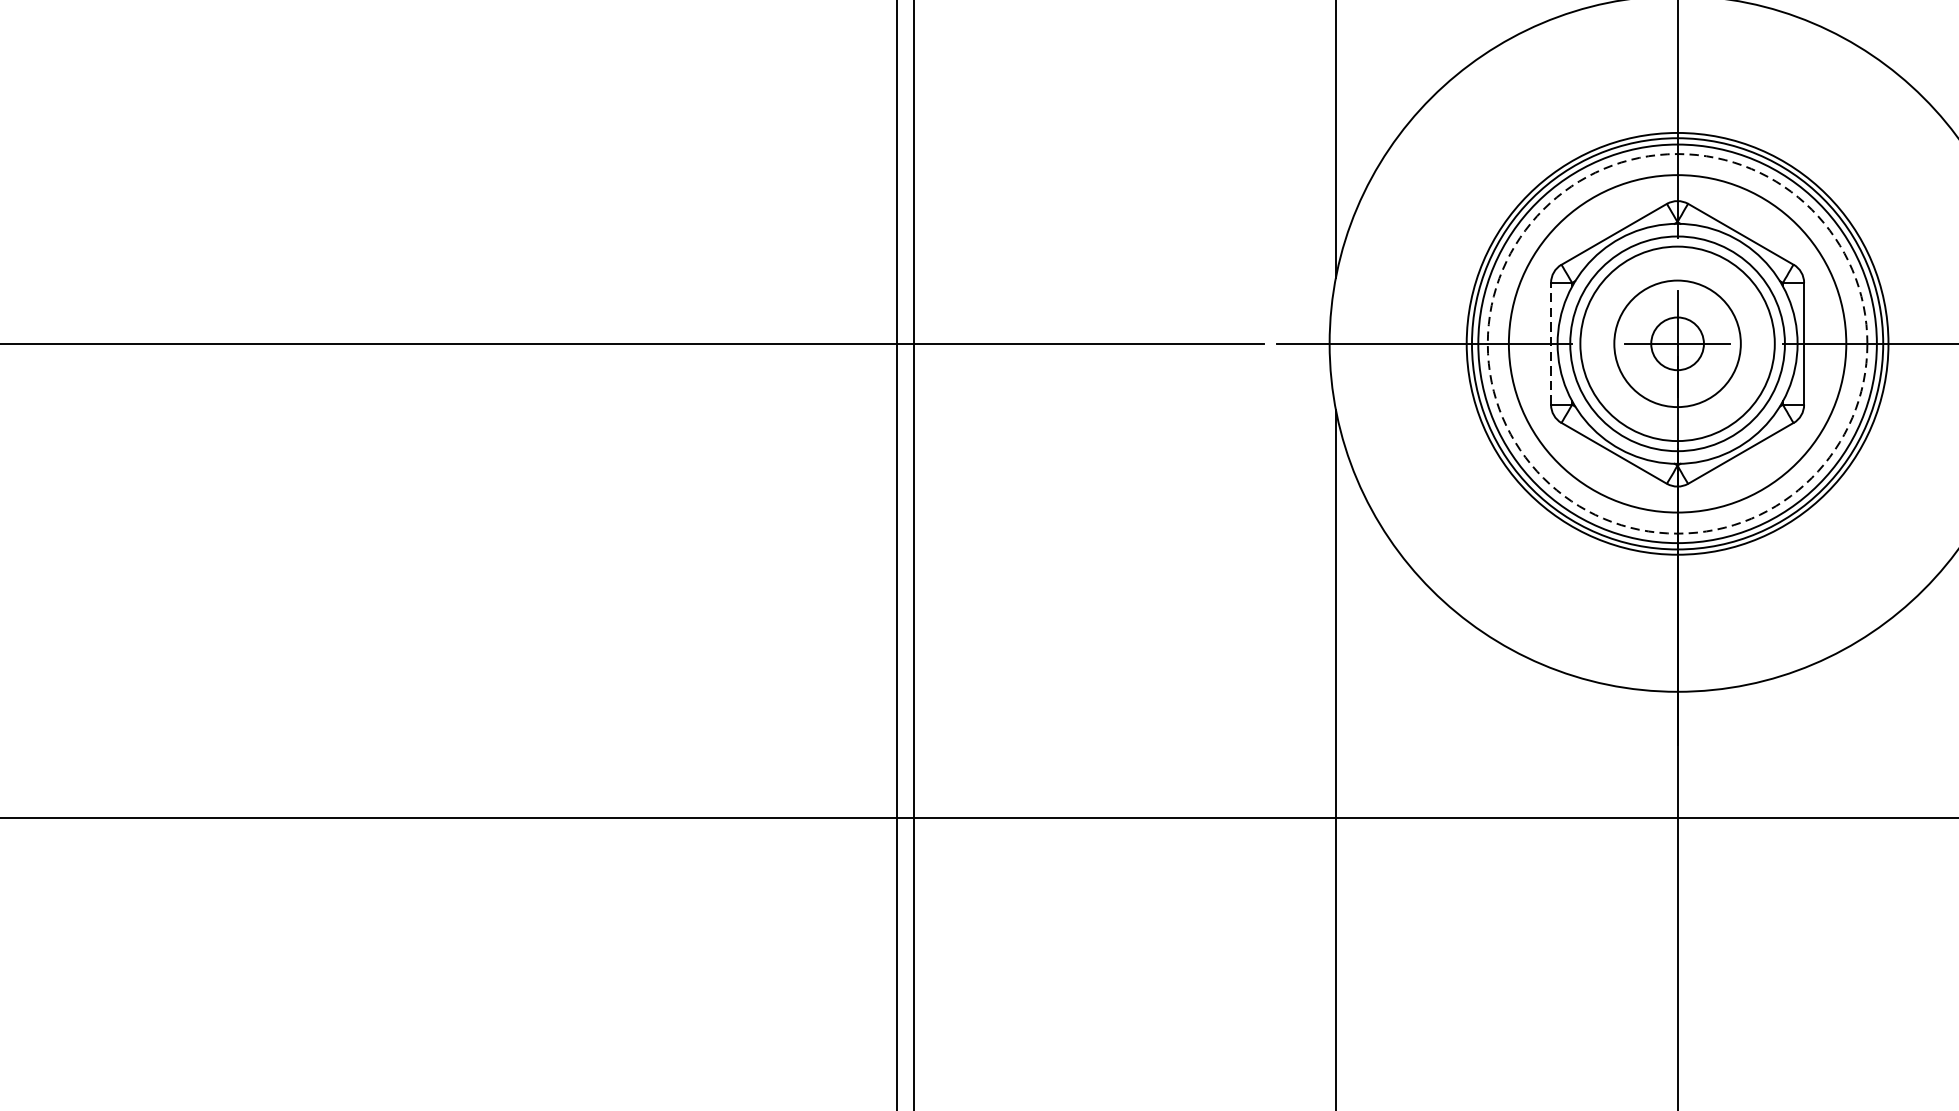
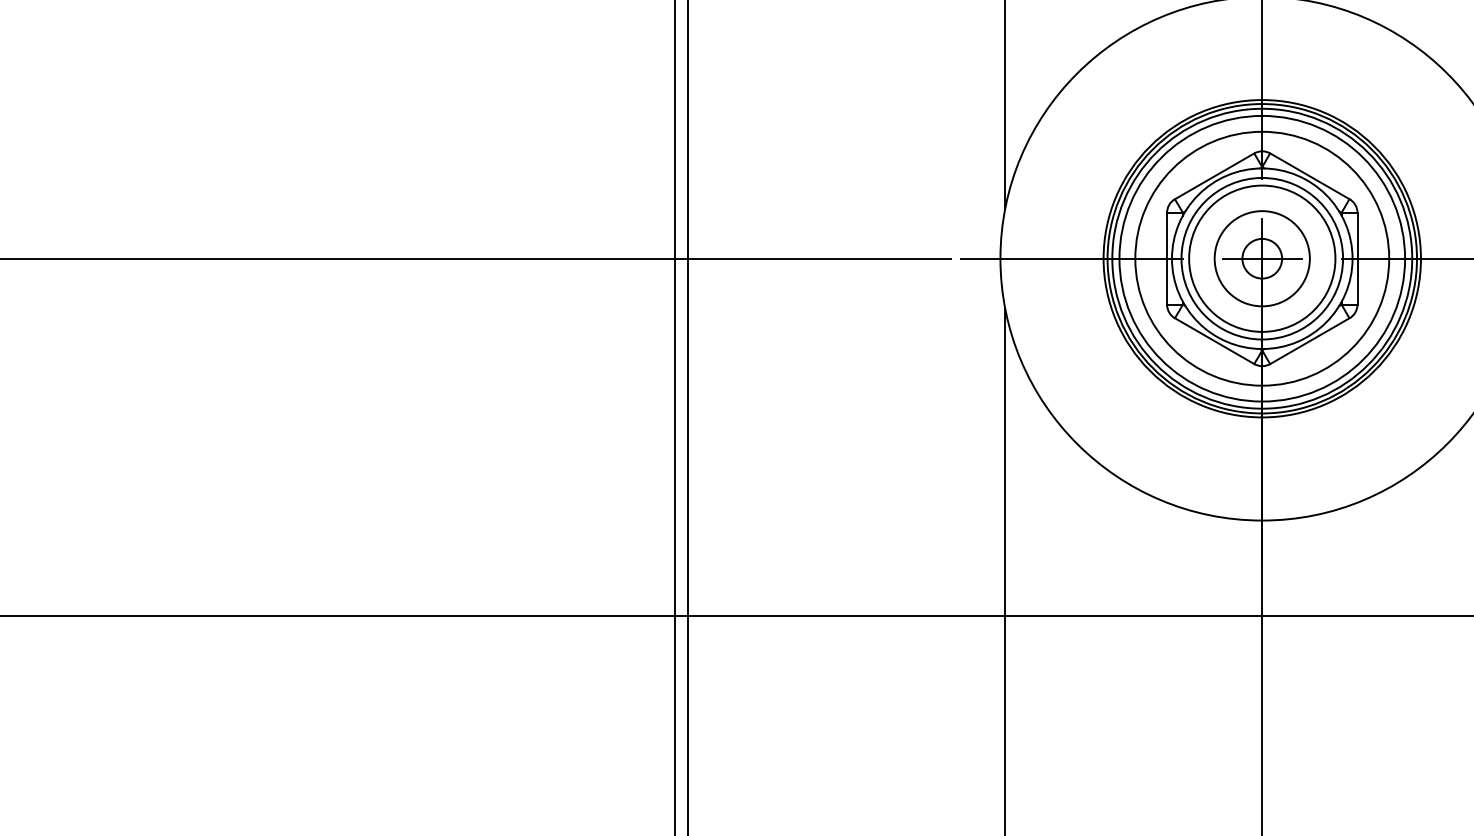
line: (1551, 343) -> (1167, 258), dashed -> solid
circle: (1677, 343) -> (1262, 258), dashed -> solid

